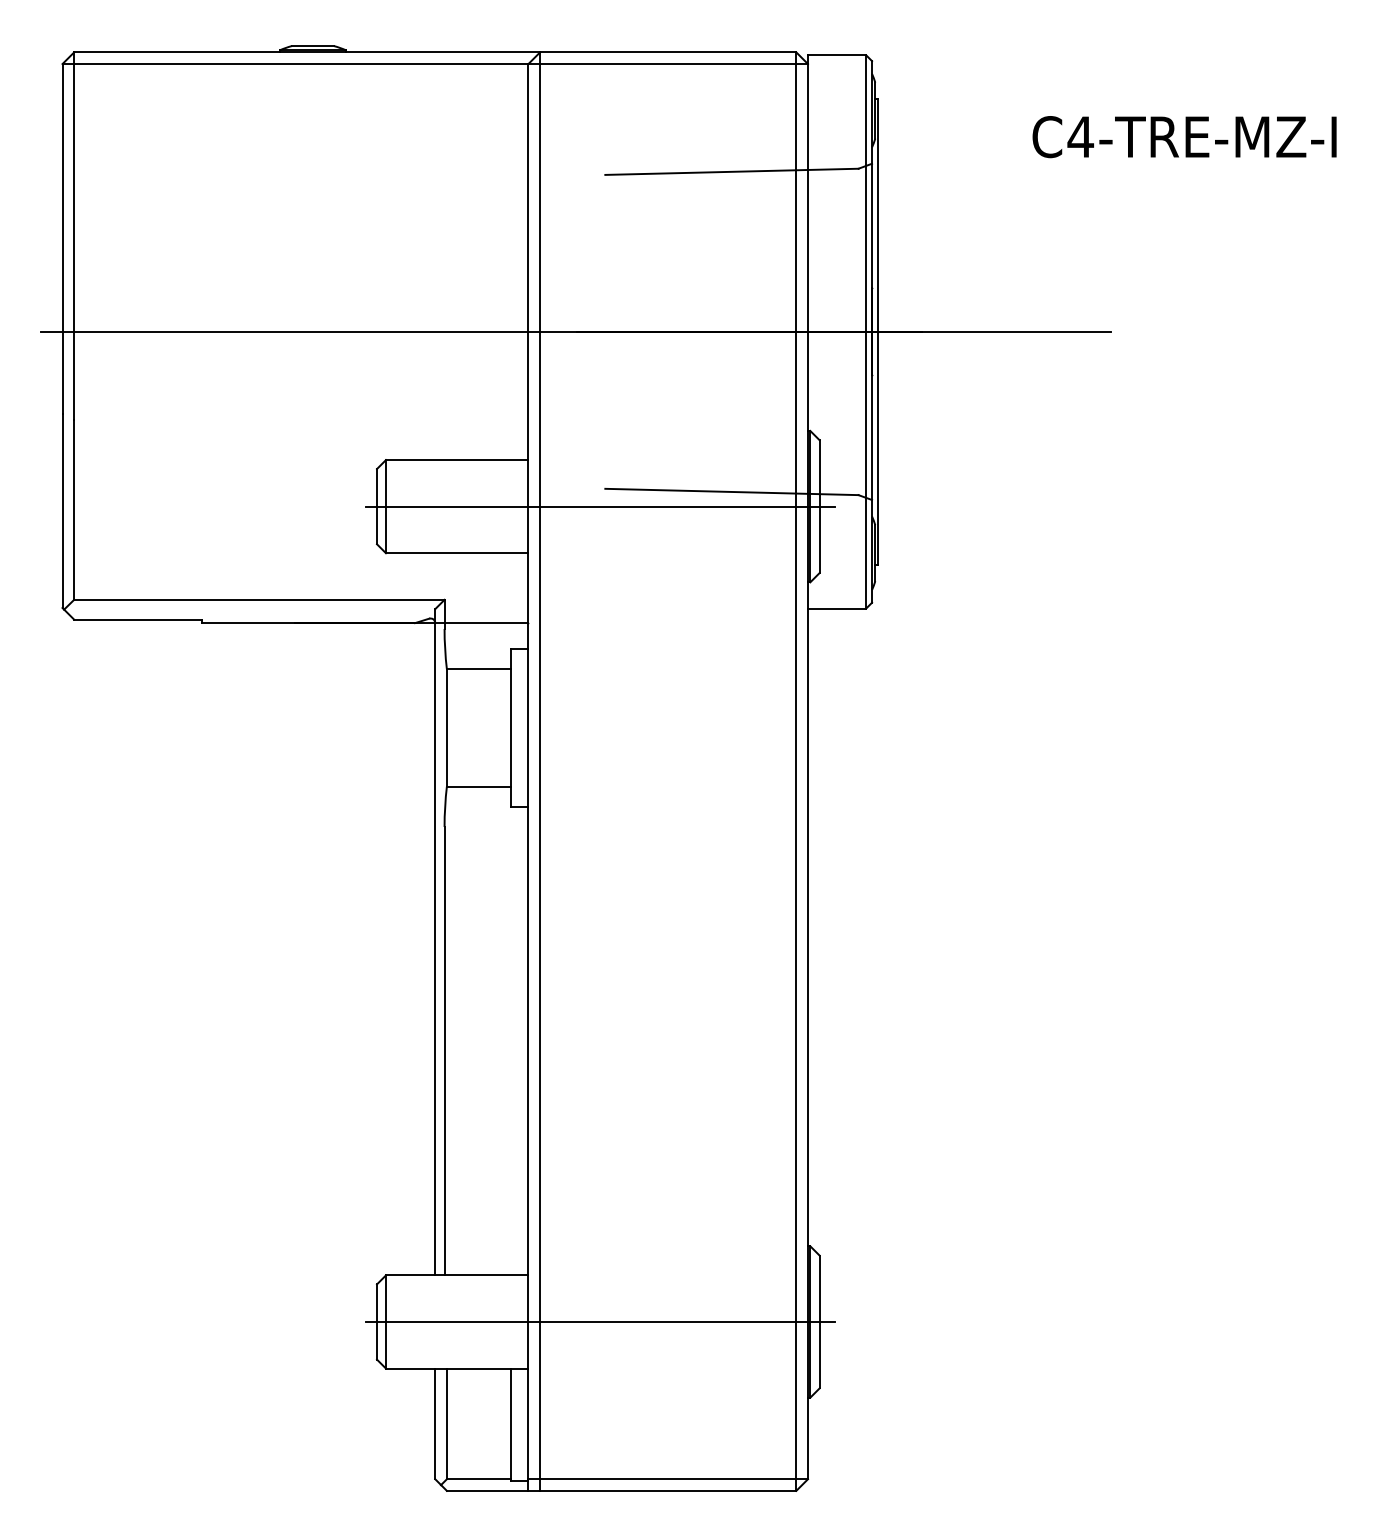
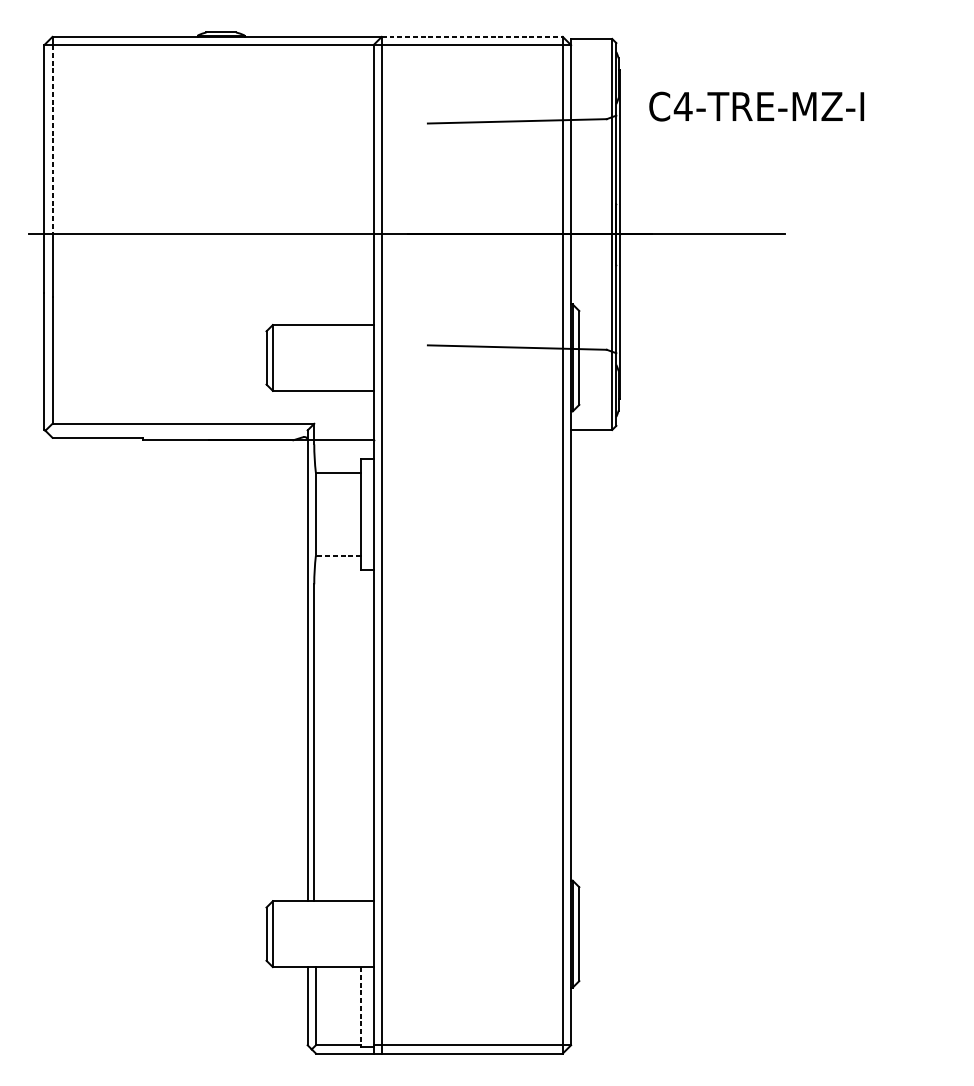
line: (668, 52) -> (472, 37), solid -> dashed
text: (1184, 137) -> (756, 106), moved
line: (74, 197) -> (52, 139), solid -> dashed
line: (600, 506) -> (424, 357), removed
line: (478, 786) -> (338, 555), solid -> dashed
line: (600, 1321) -> (424, 933), removed
line: (510, 1424) -> (360, 1006), solid -> dashed

